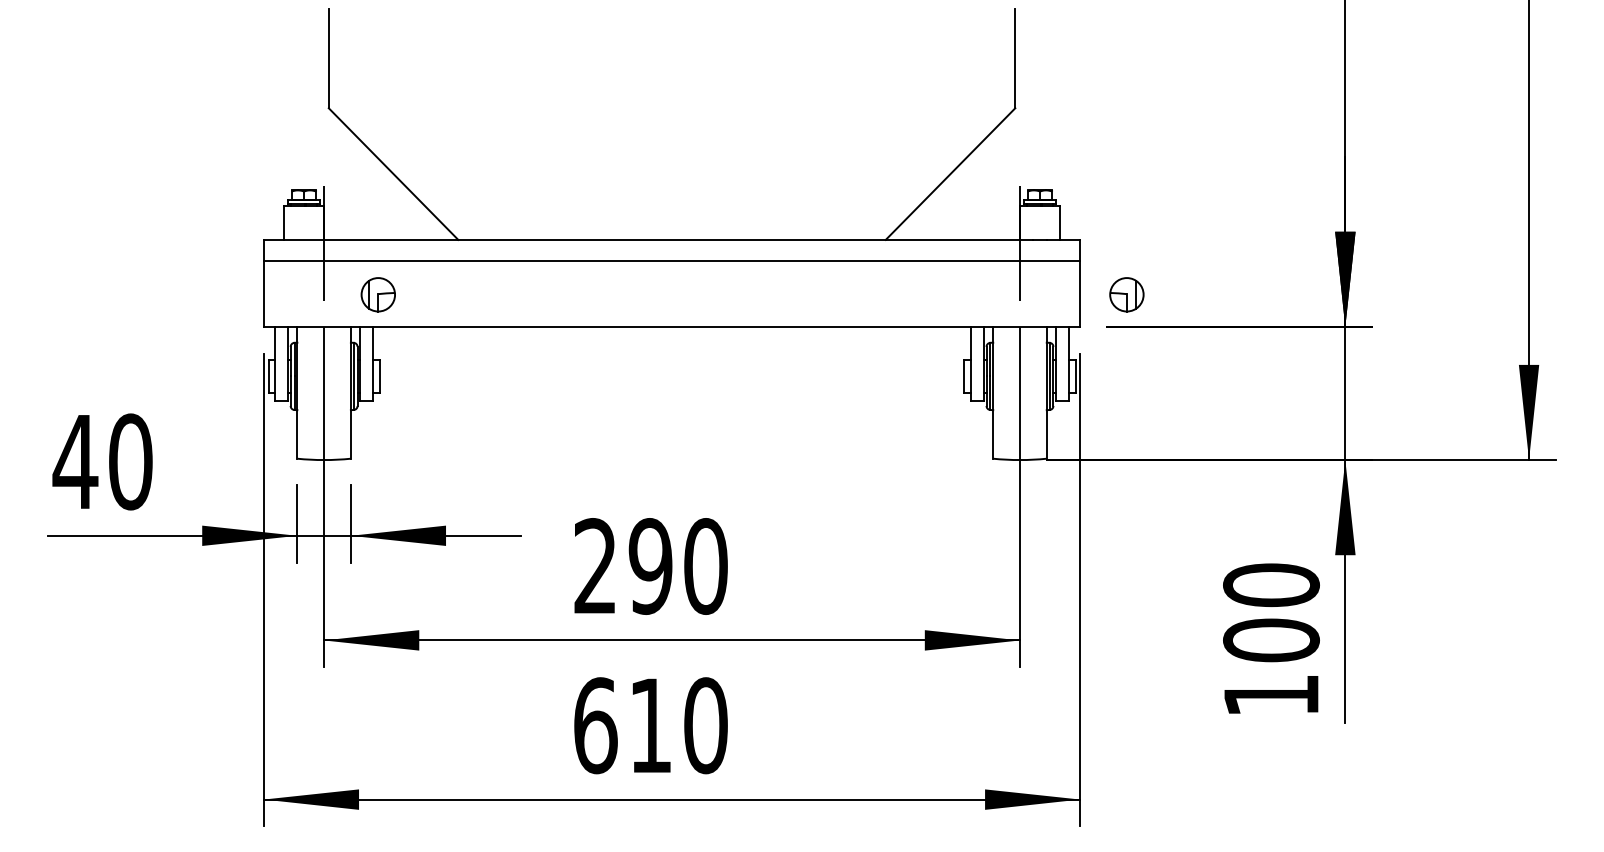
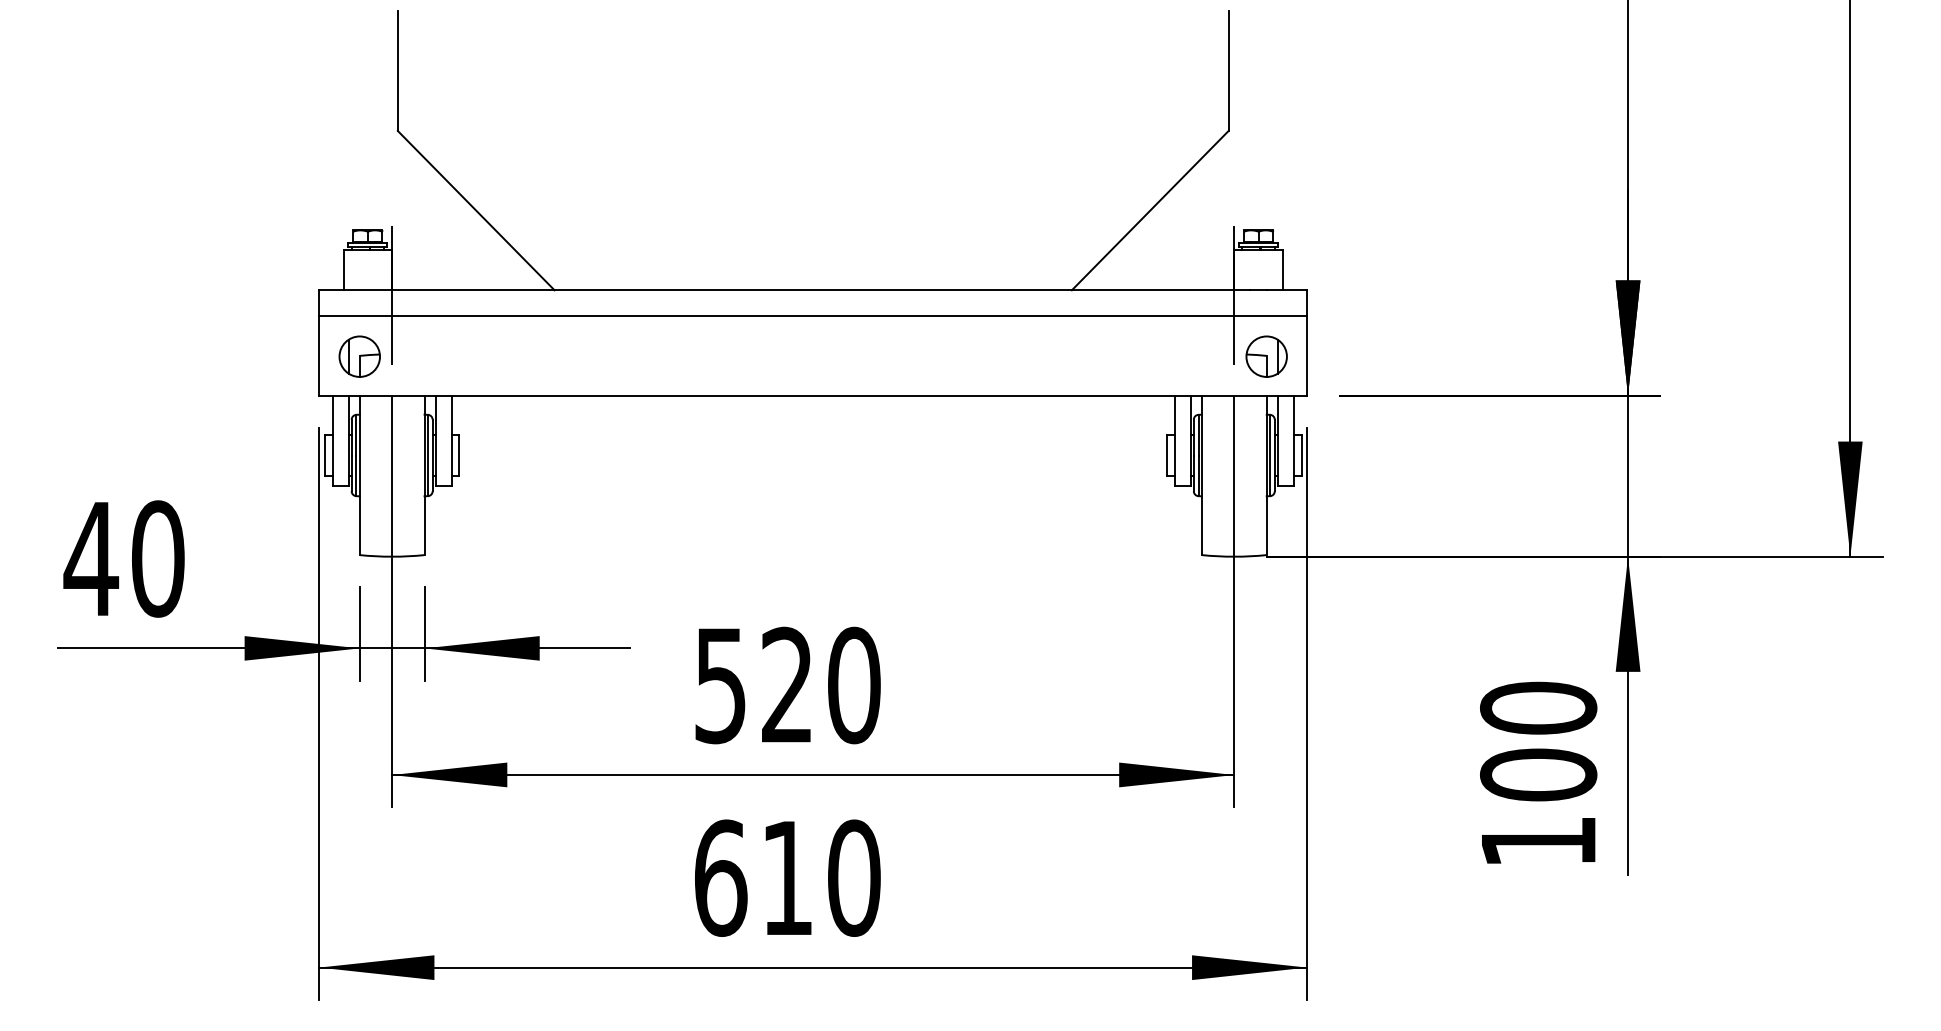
part: (378, 294) -> (359, 356), moved
part: (1126, 294) -> (1266, 356), moved
text: (623, 566) -> (754, 685), 290 -> 520

